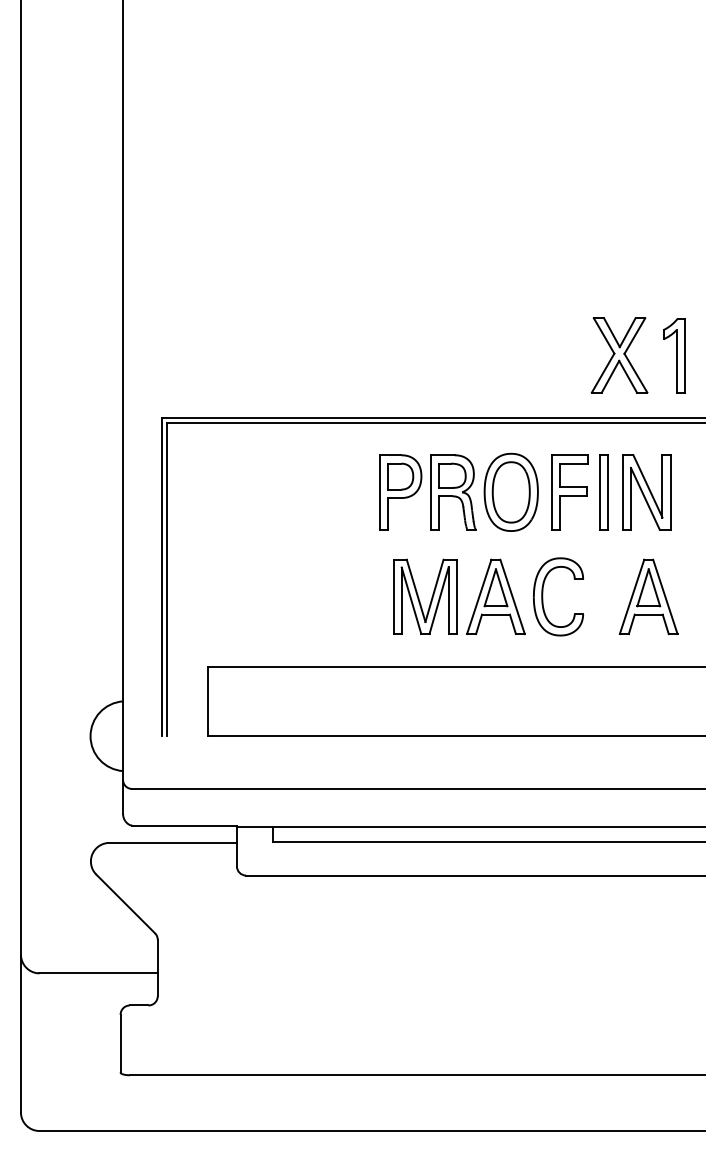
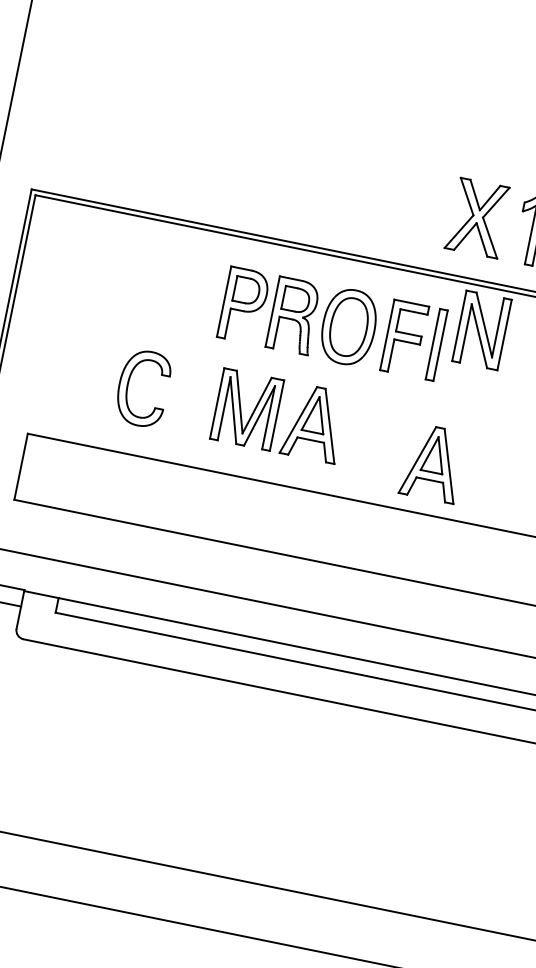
part: (646, 492) -> (481, 330), moved
part: (543, 596) -> (128, 385), moved
part: (648, 596) -> (433, 462), moved

